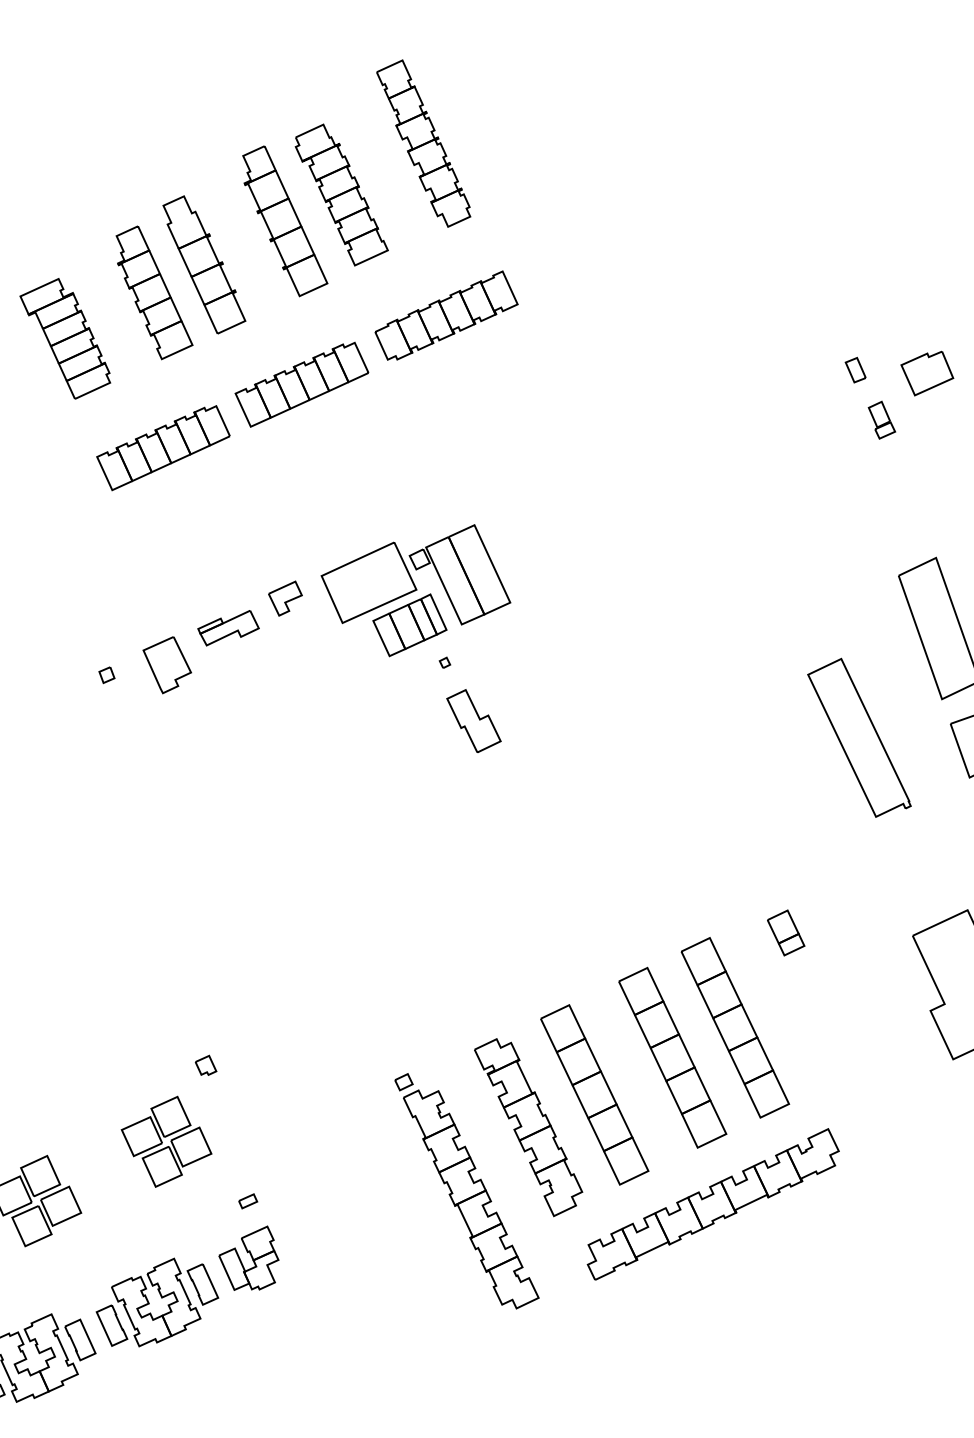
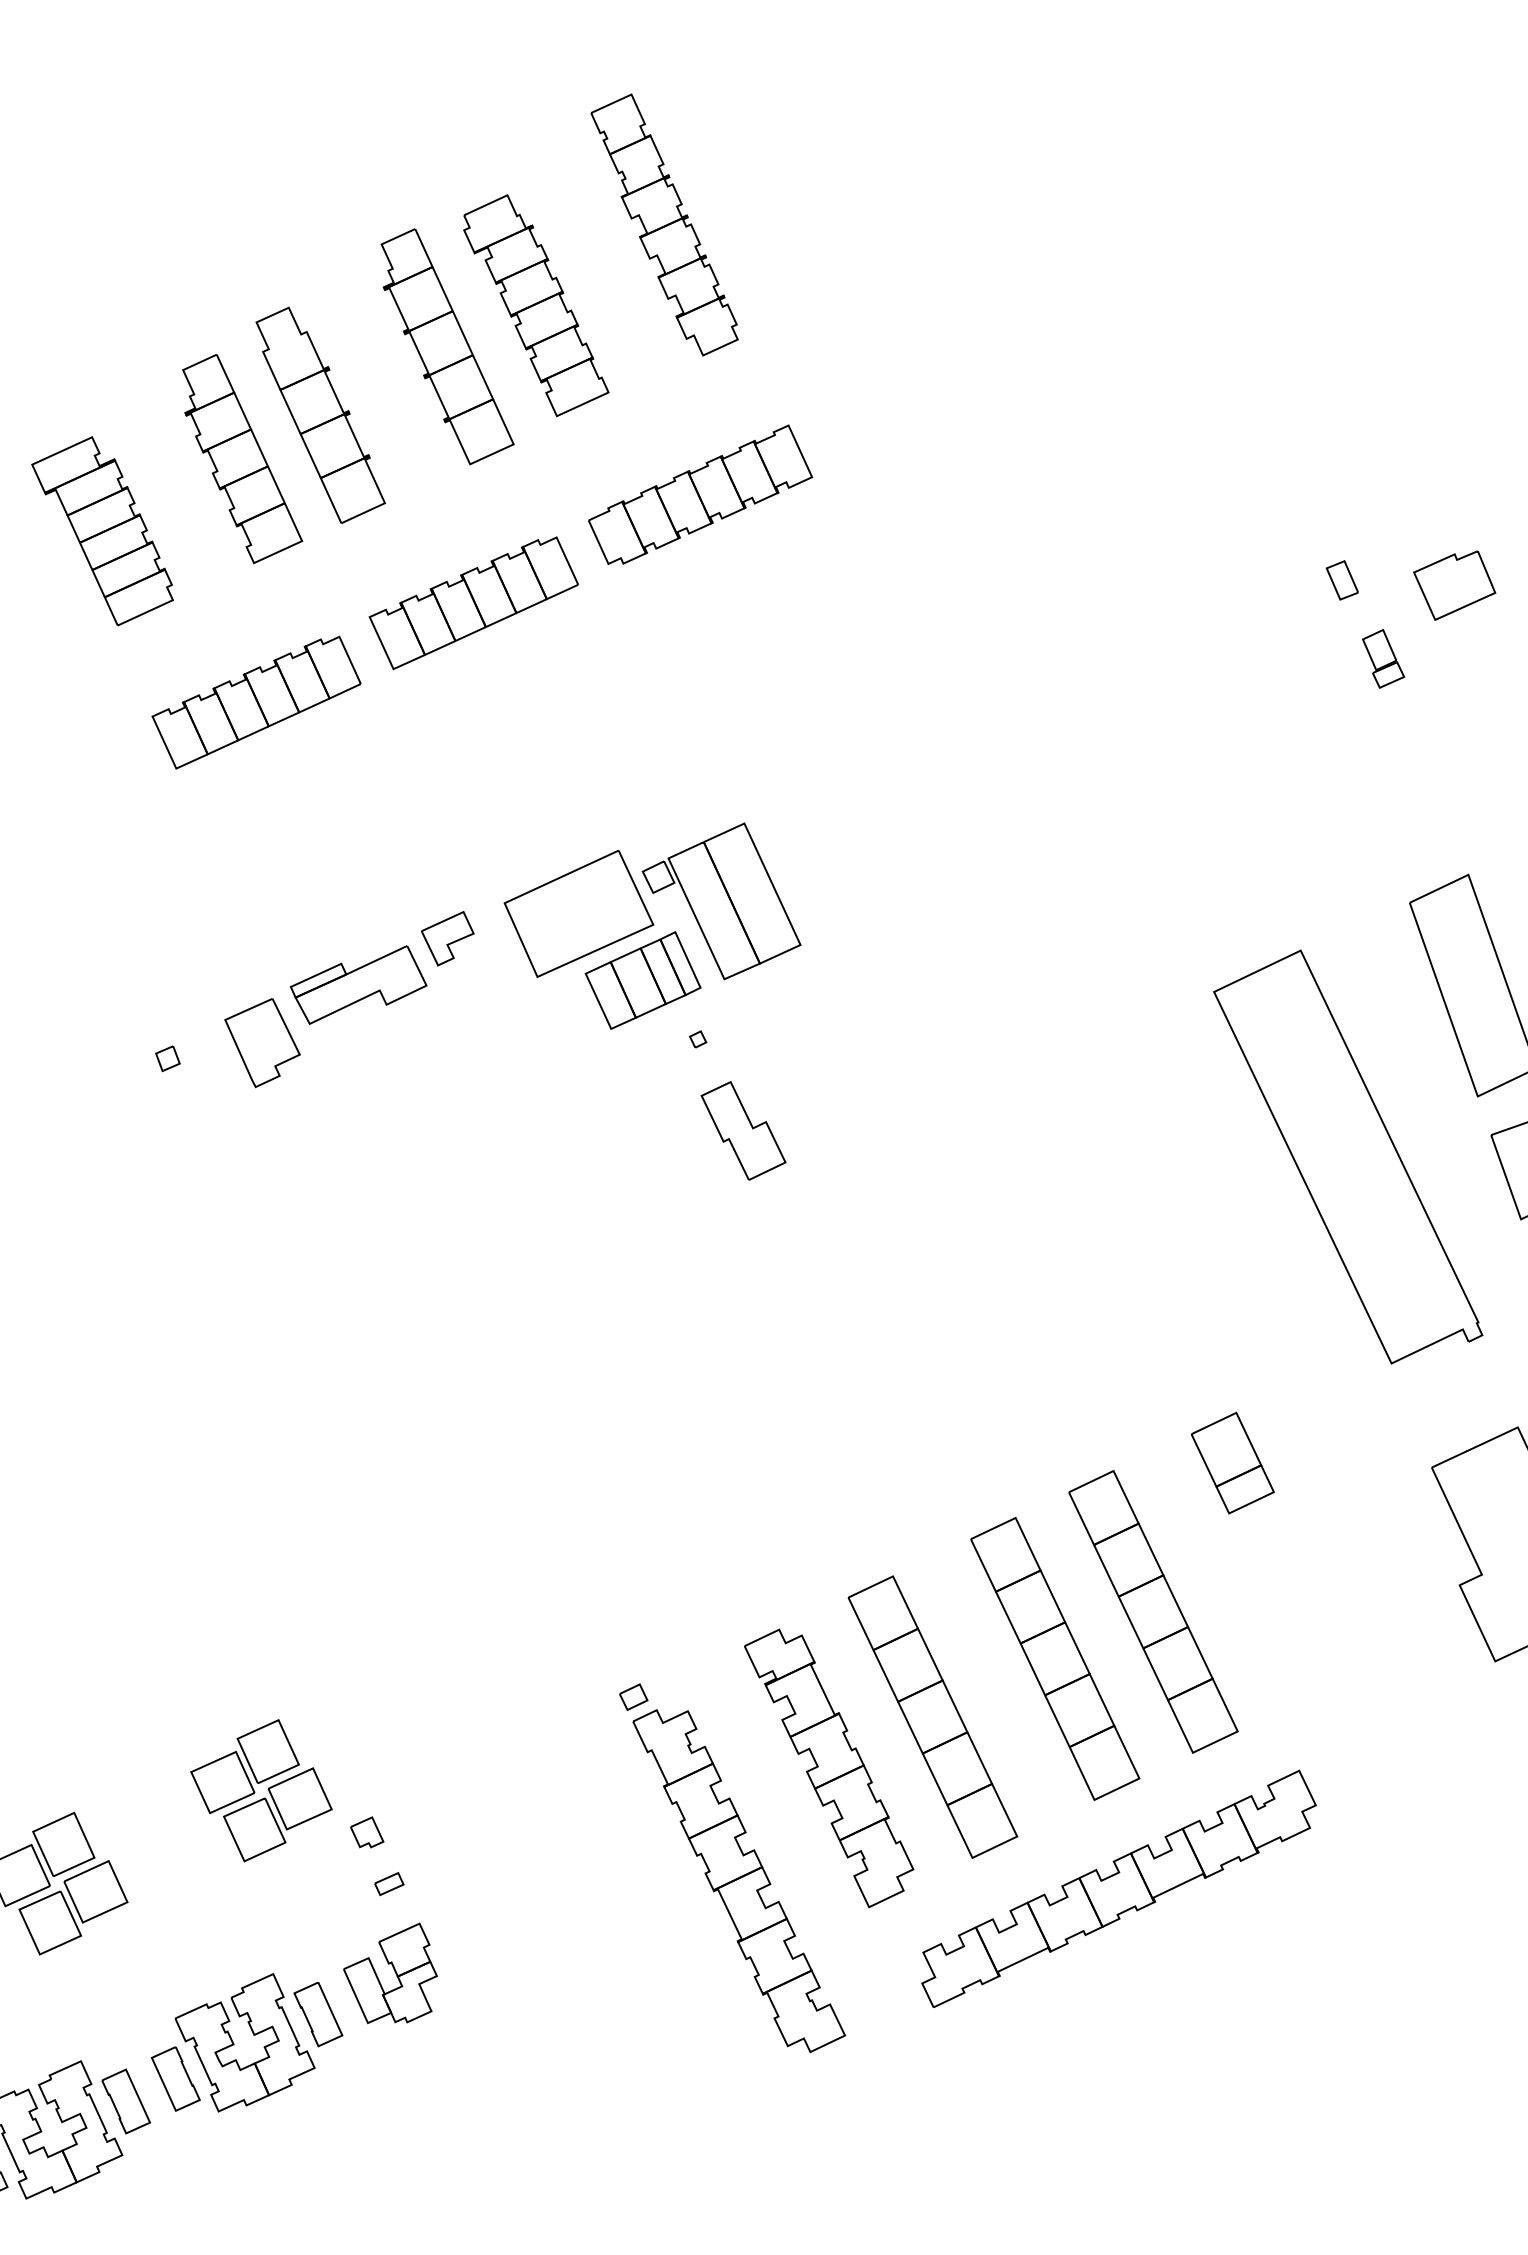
part: (228, 627) -> (358, 983), size x1.43
part: (859, 737) -> (1348, 1156), size x1.67
part: (786, 932) -> (1233, 1462), size x1.43
part: (205, 1064) -> (366, 1830), moved

